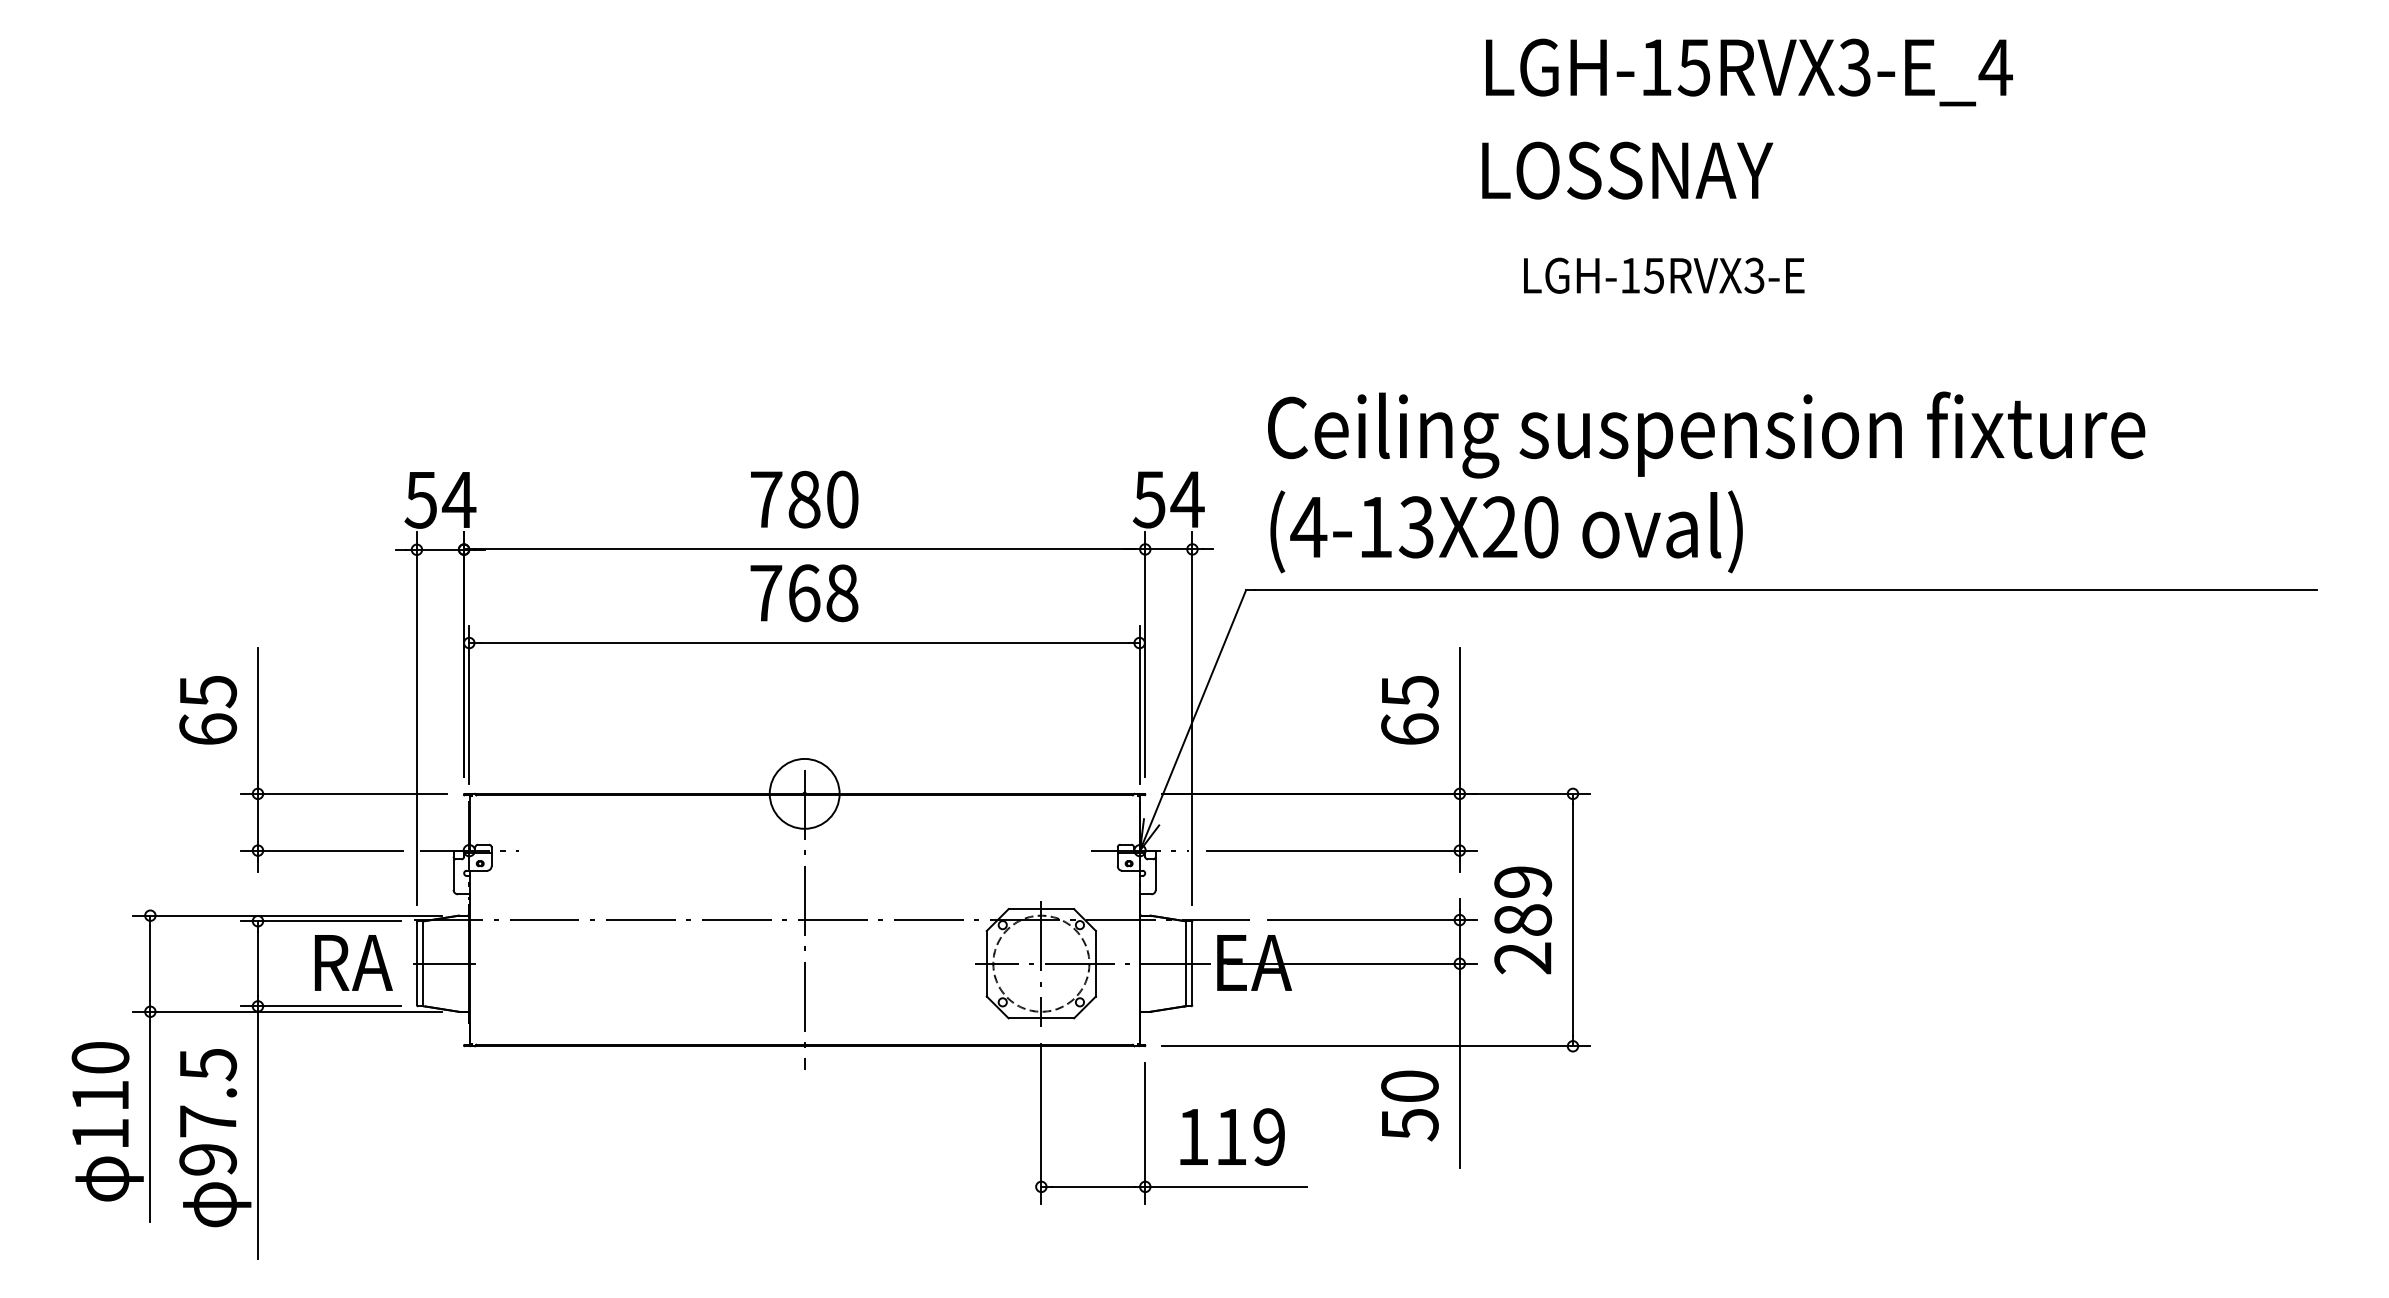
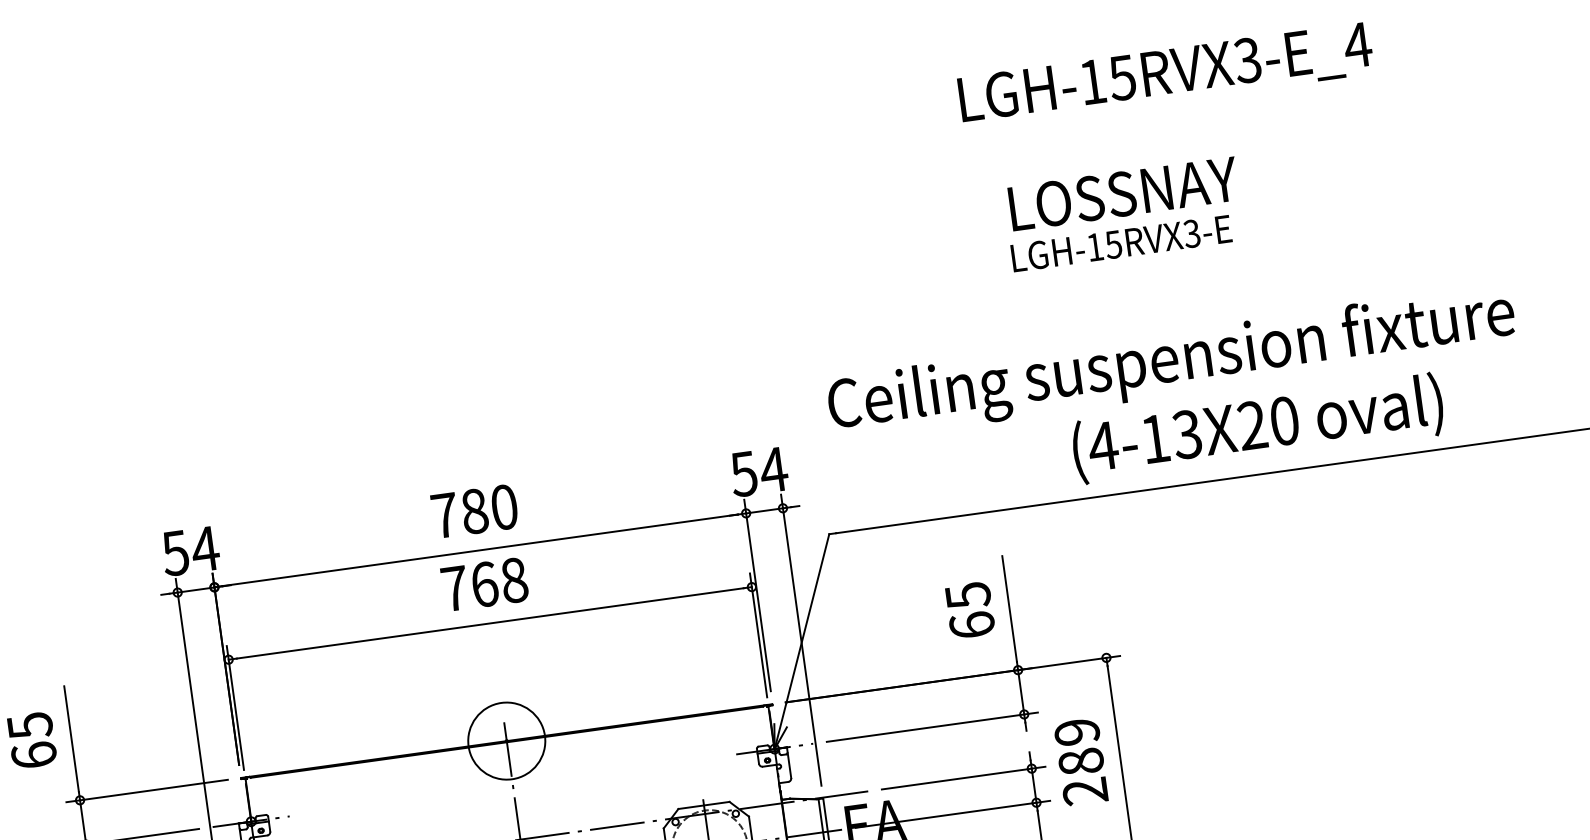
text: (1627, 170) -> (1123, 193), moved
text: (1506, 531) -> (1257, 428), moved
circle: (804, 793) -> (506, 740), size x1.4

